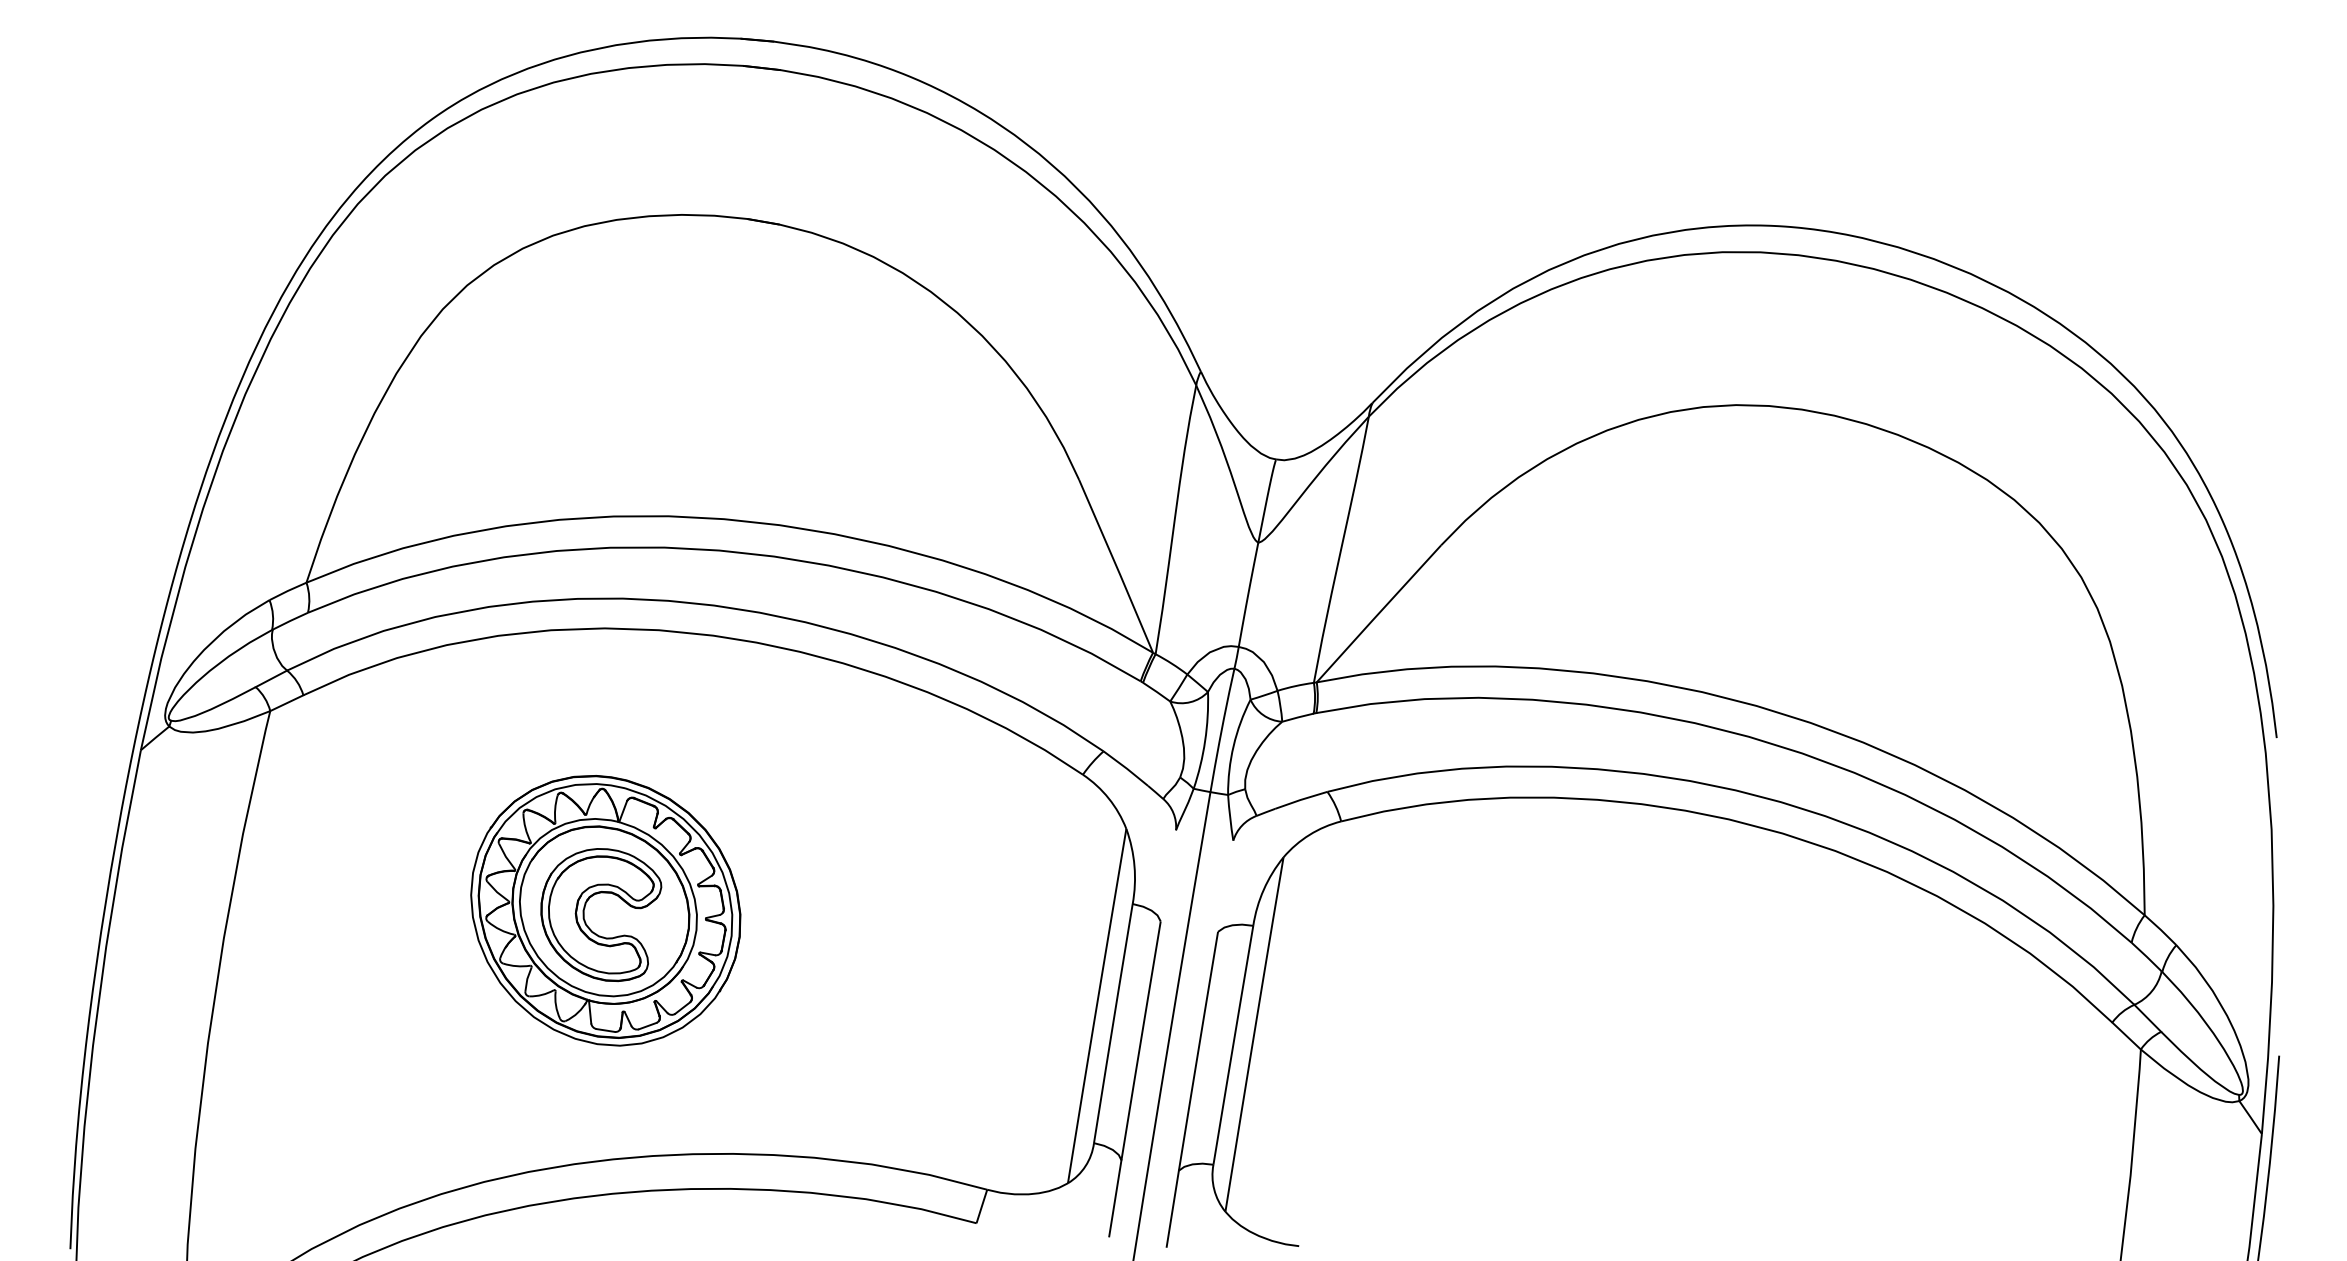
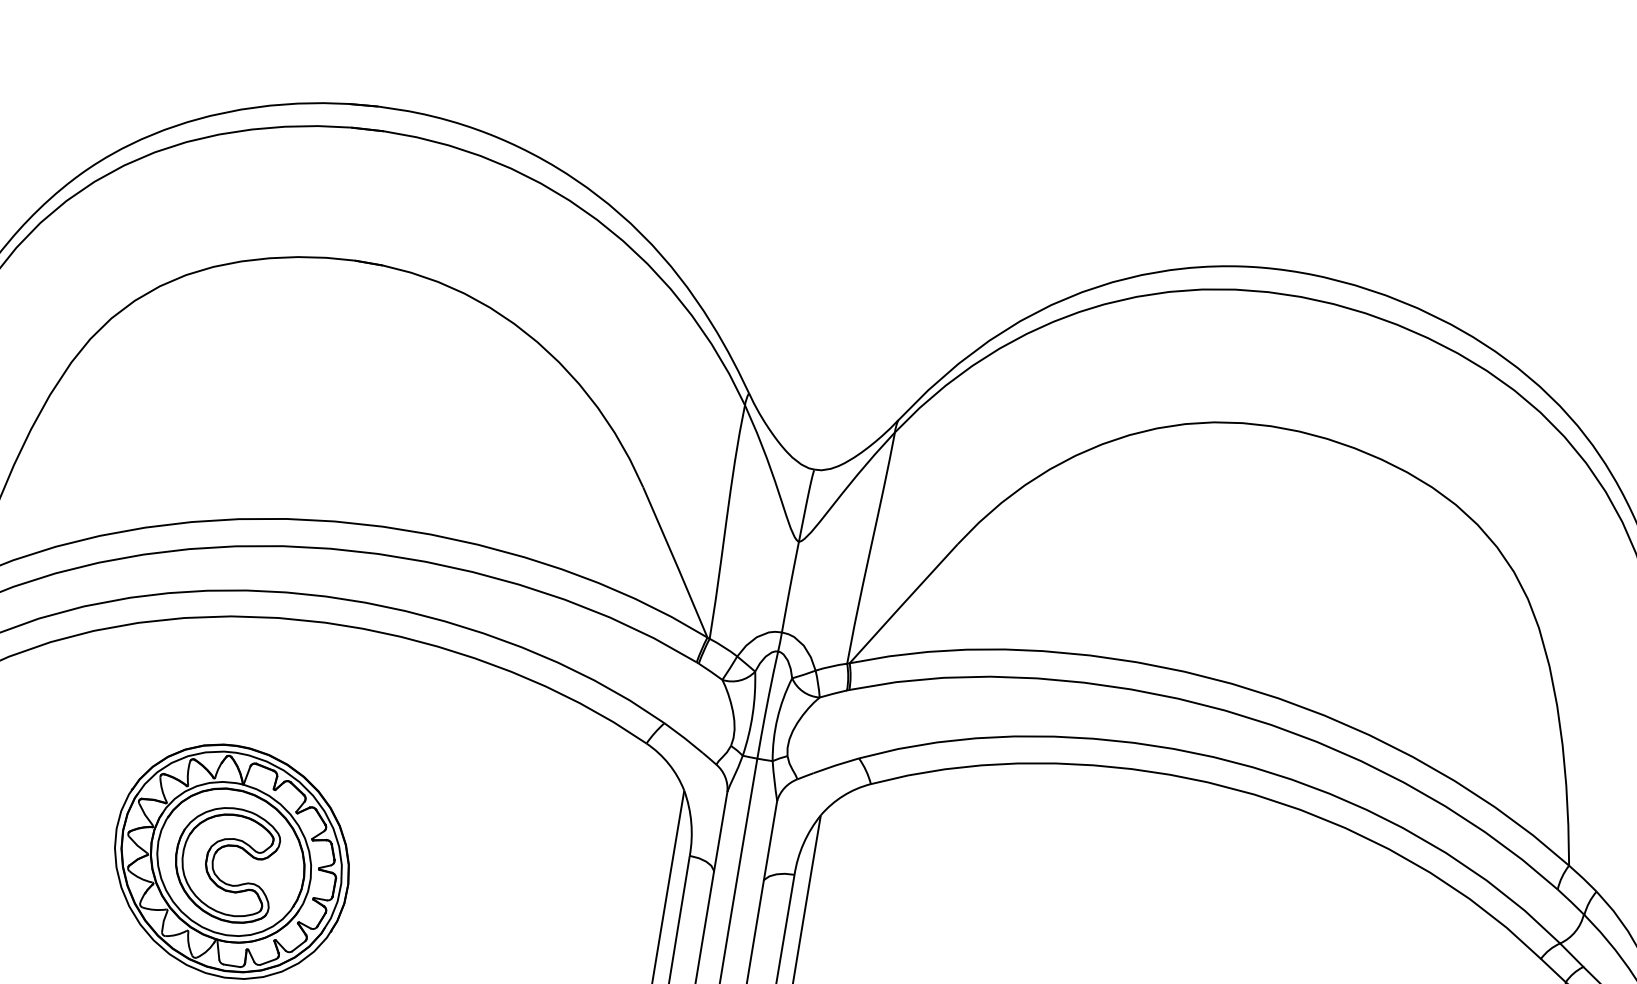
line: (1168, 875) -> (720, 831), added
line: (1225, 885) -> (770, 839), added

